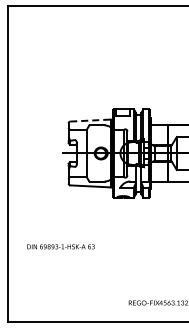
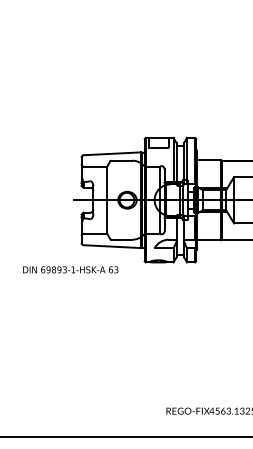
line: (91, 120) -> (113, 153), dashed -> solid
text: (60, 246) -> (70, 269), moved

